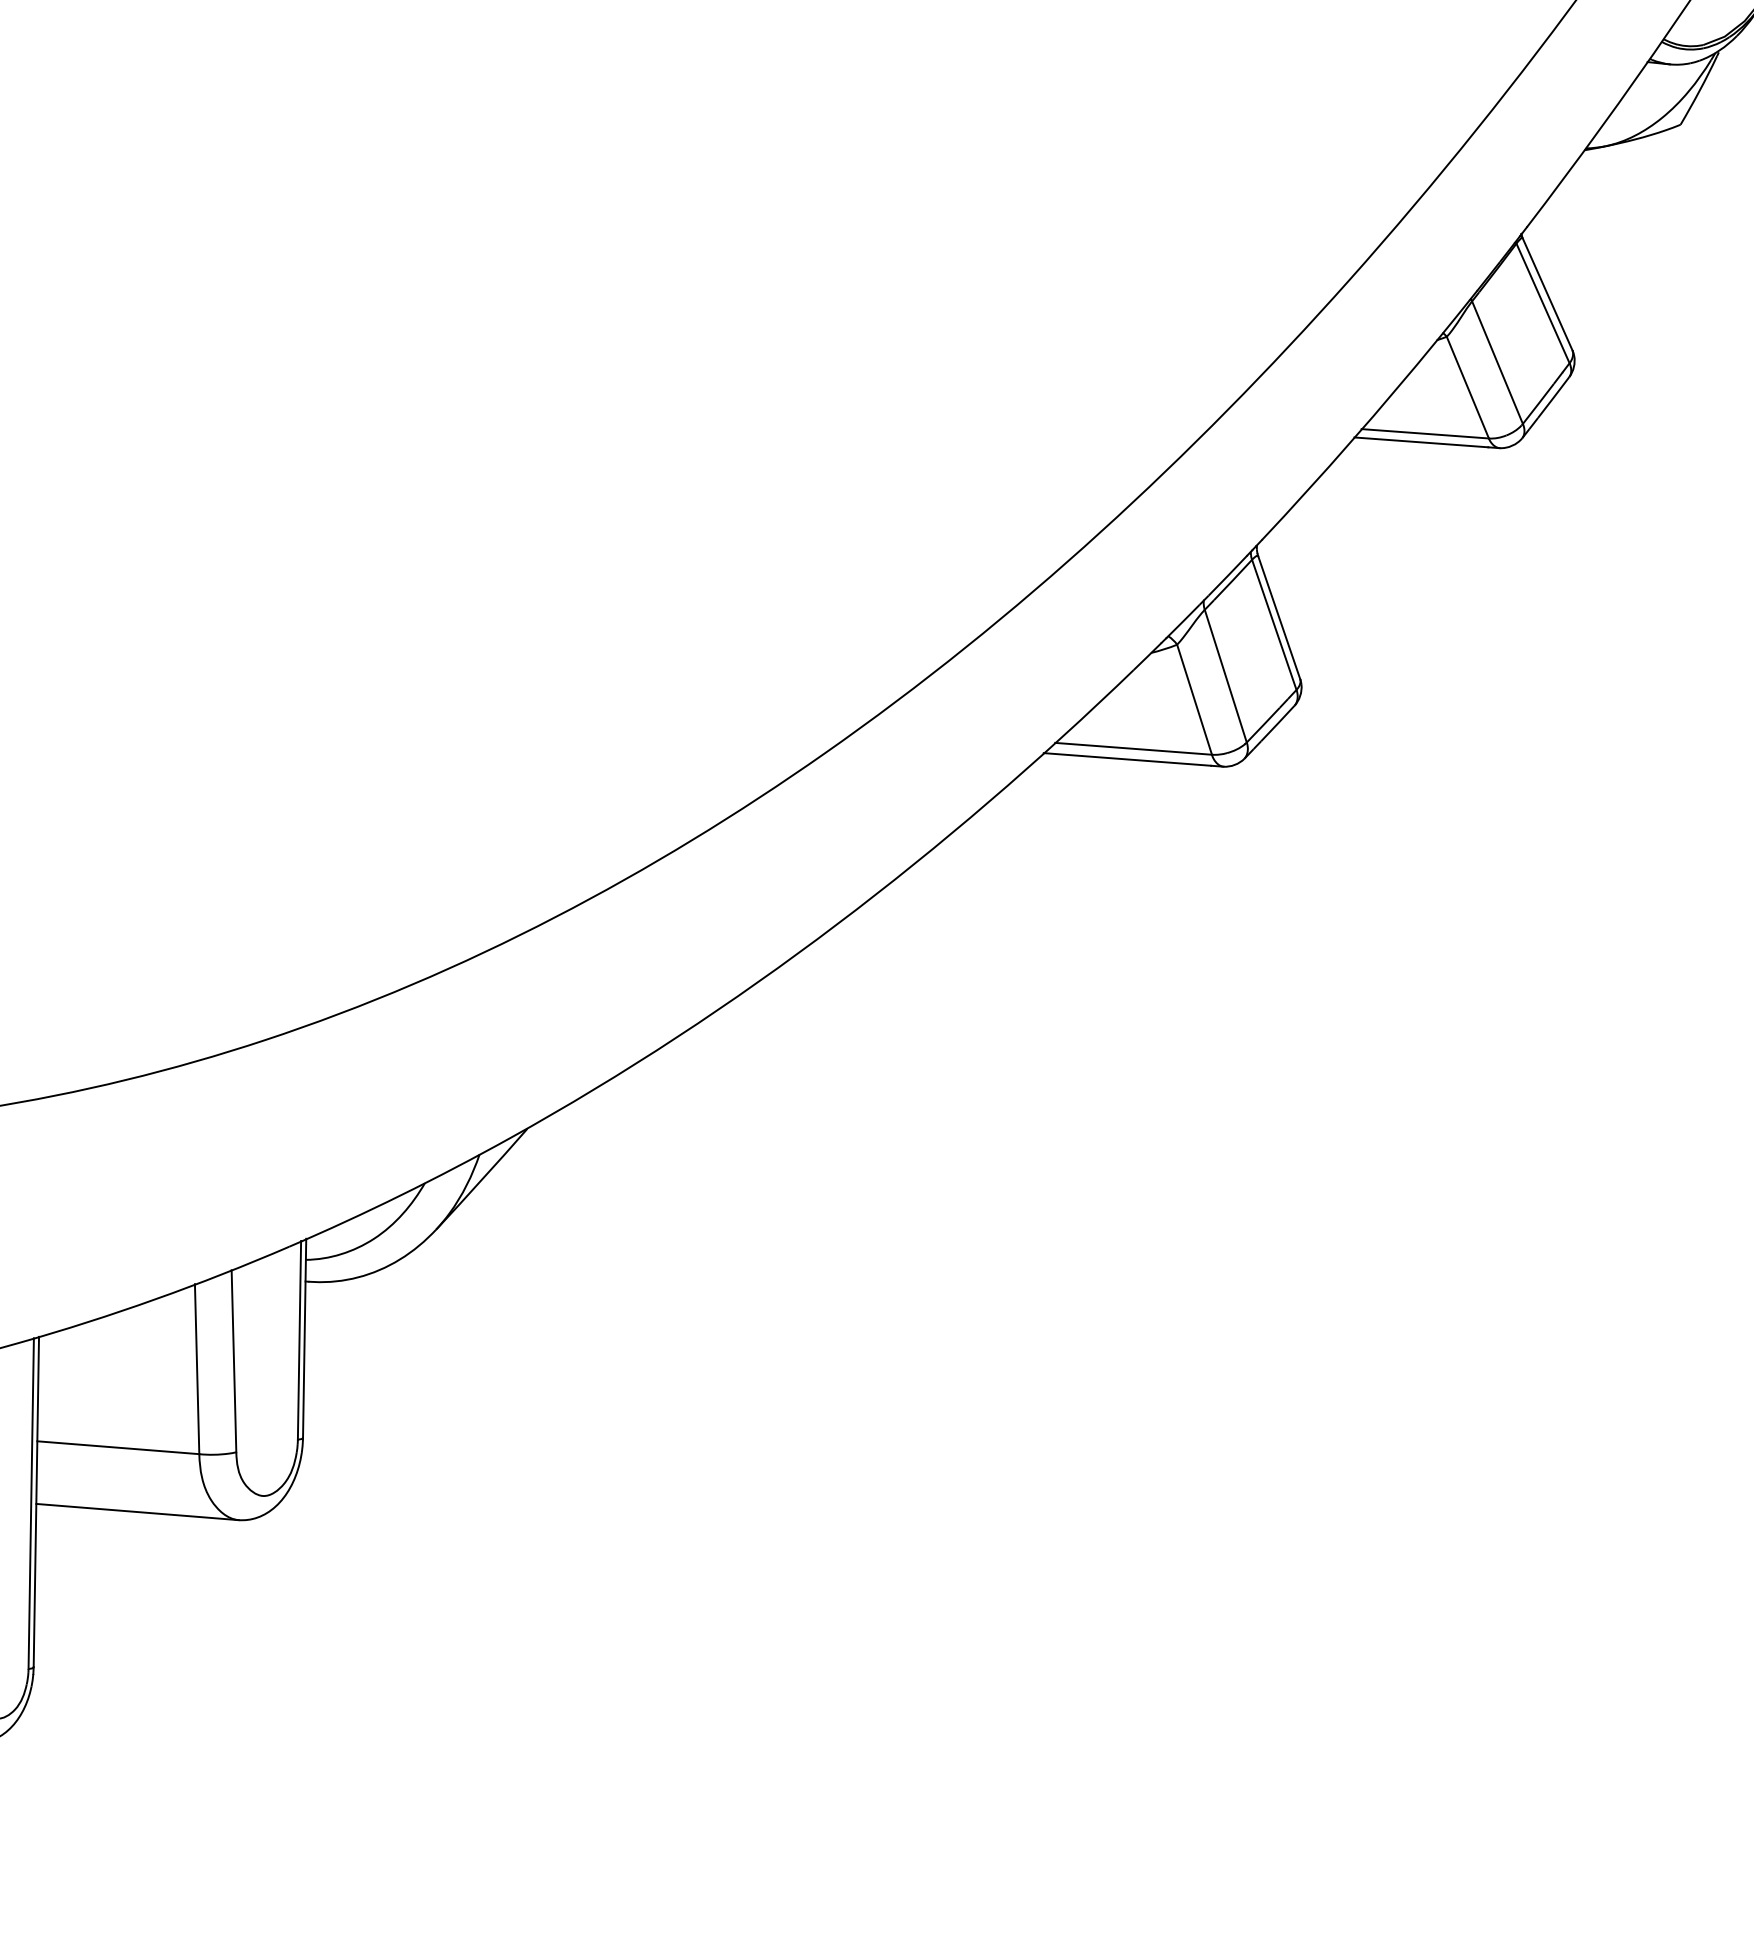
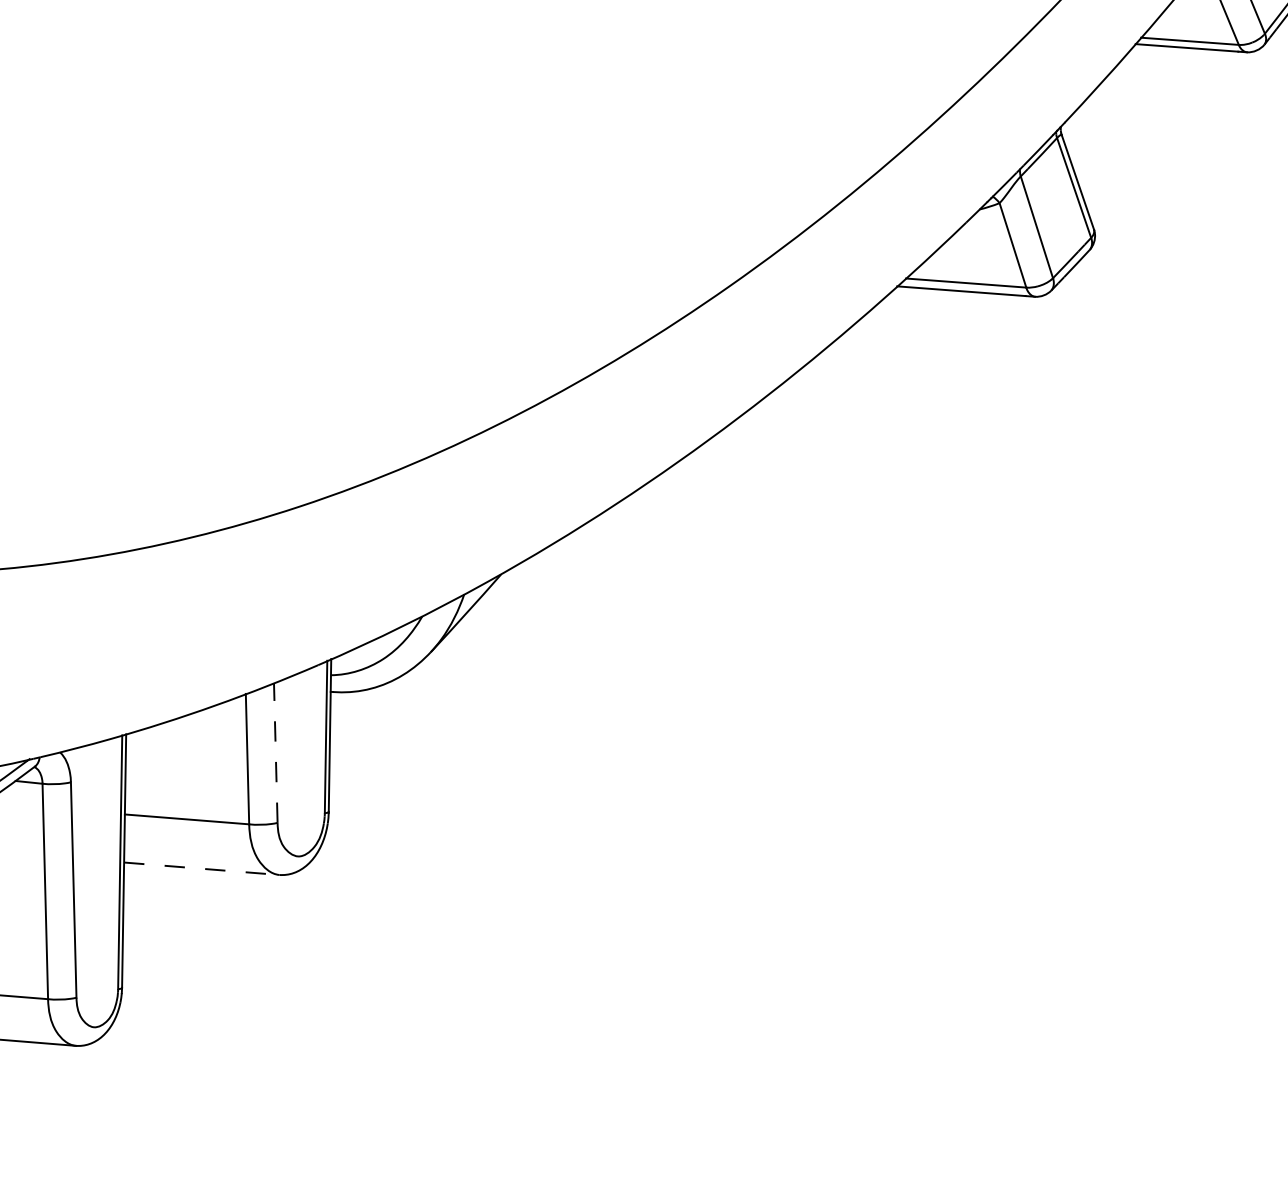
line: (233, 1360) -> (275, 752), solid -> dashed
line: (137, 1512) -> (201, 869), solid -> dashed

